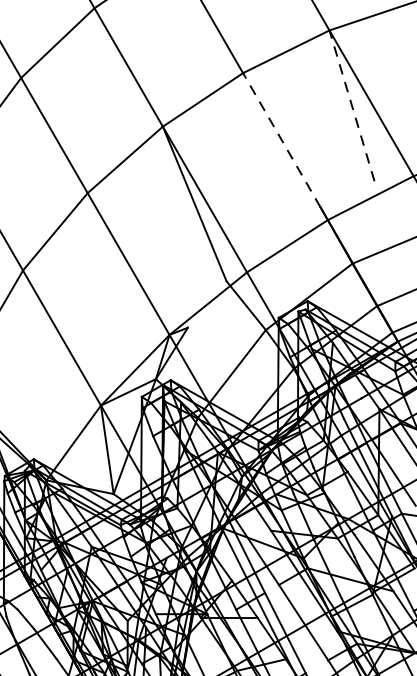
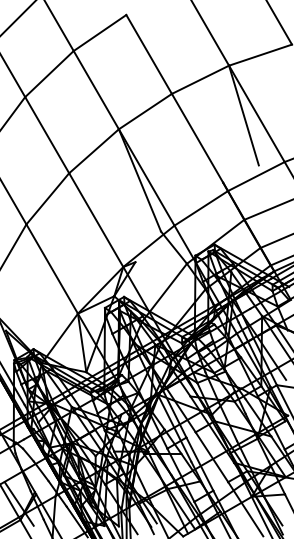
line: (351, 105) -> (243, 115), dashed -> solid
line: (281, 139) -> (197, 137), dashed -> solid

